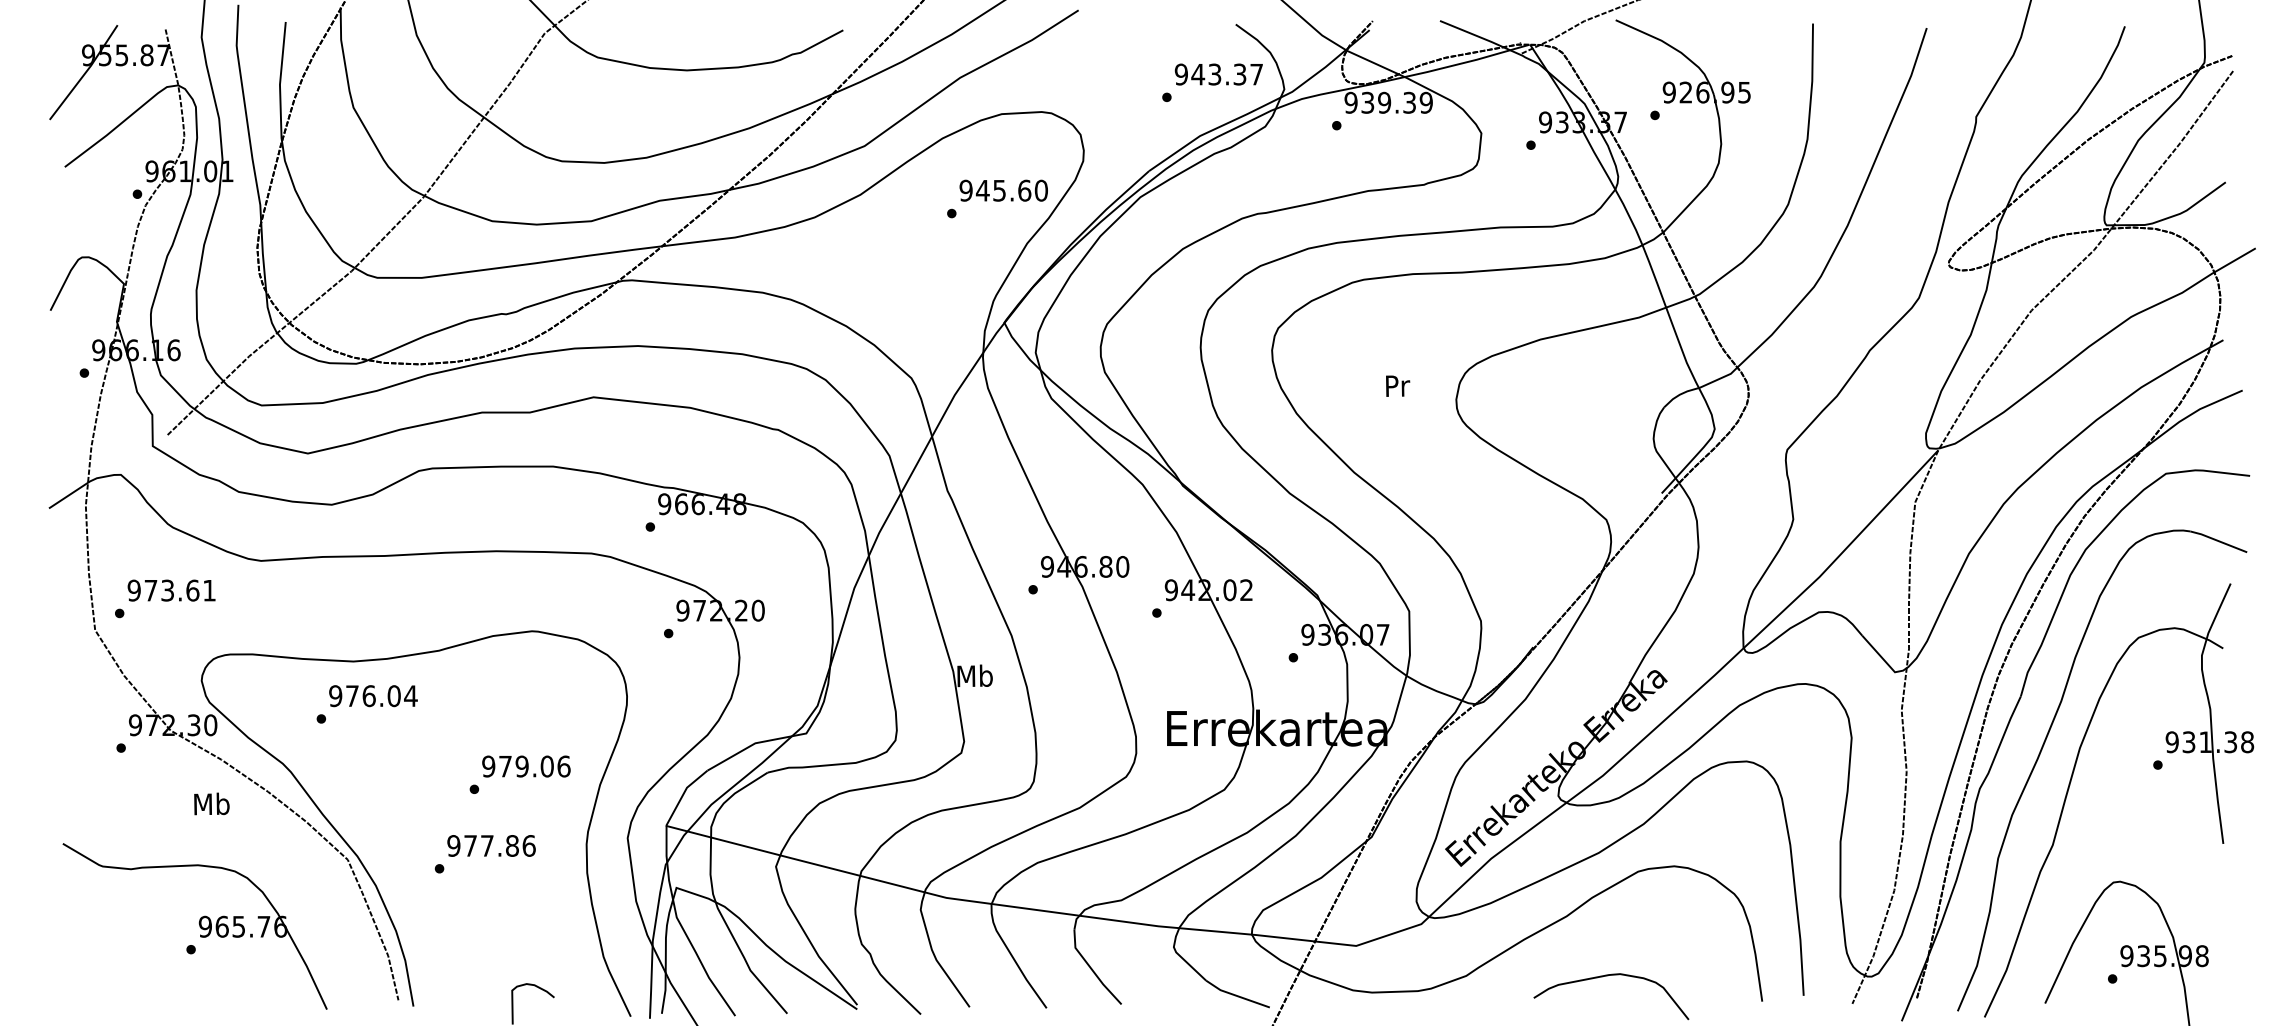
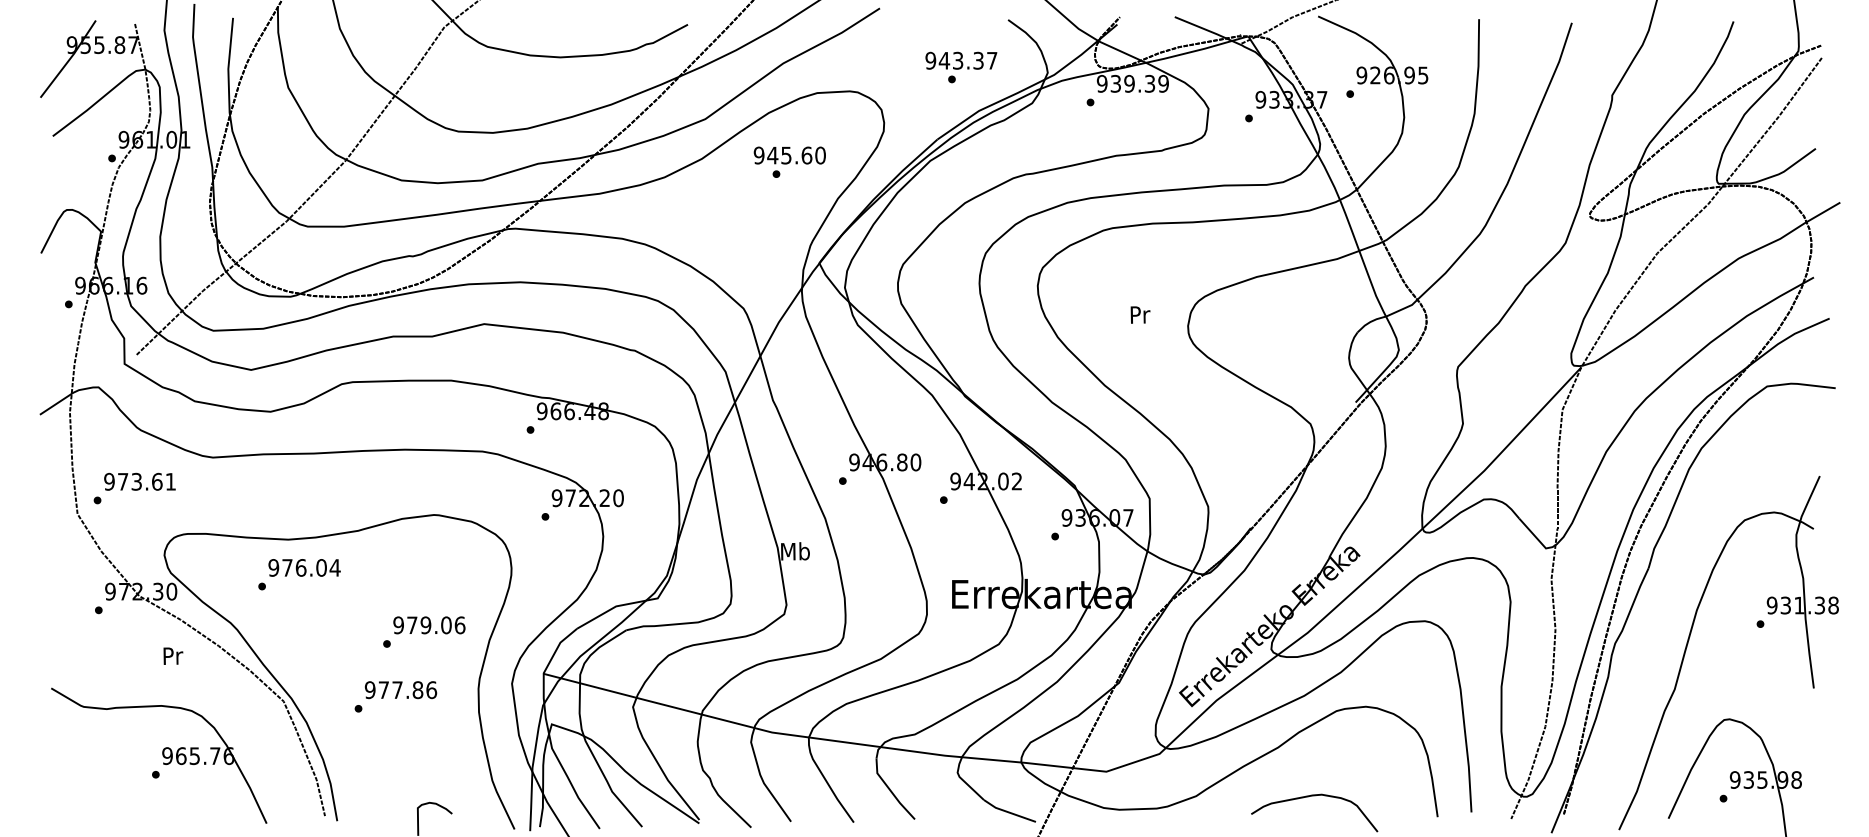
text: (1219, 74) -> (961, 60), moved
text: (1003, 190) -> (789, 155), moved
part: (2045, 744) -> (1668, 607), removed
text: (211, 803) -> (172, 655), Mb -> Pr

